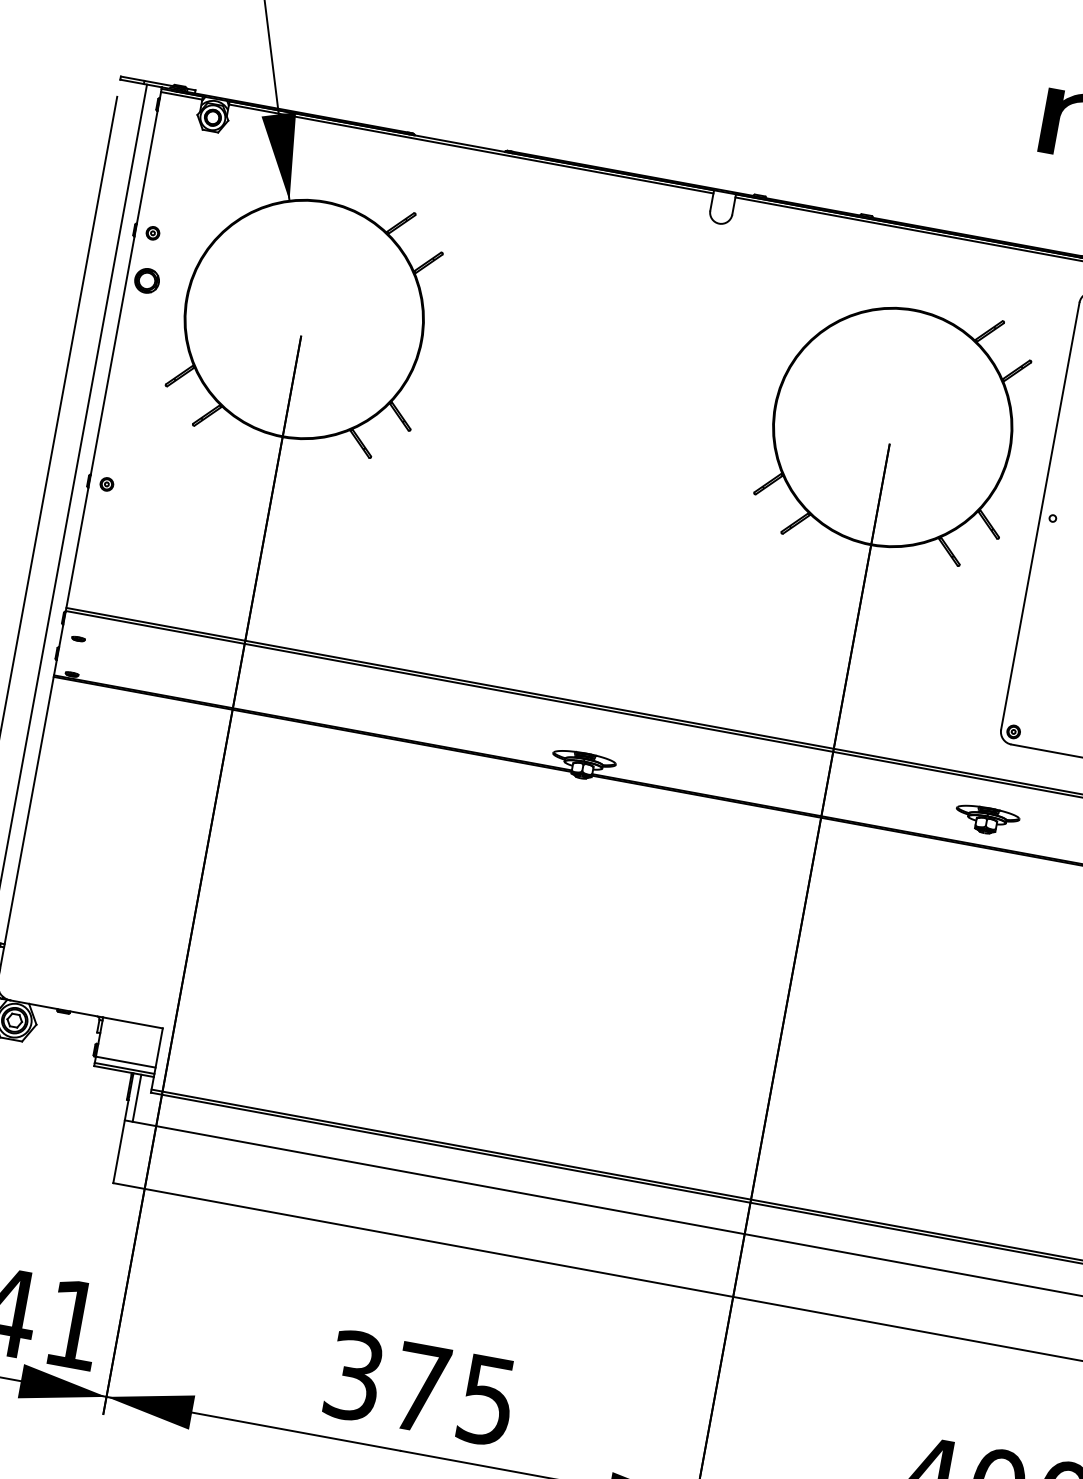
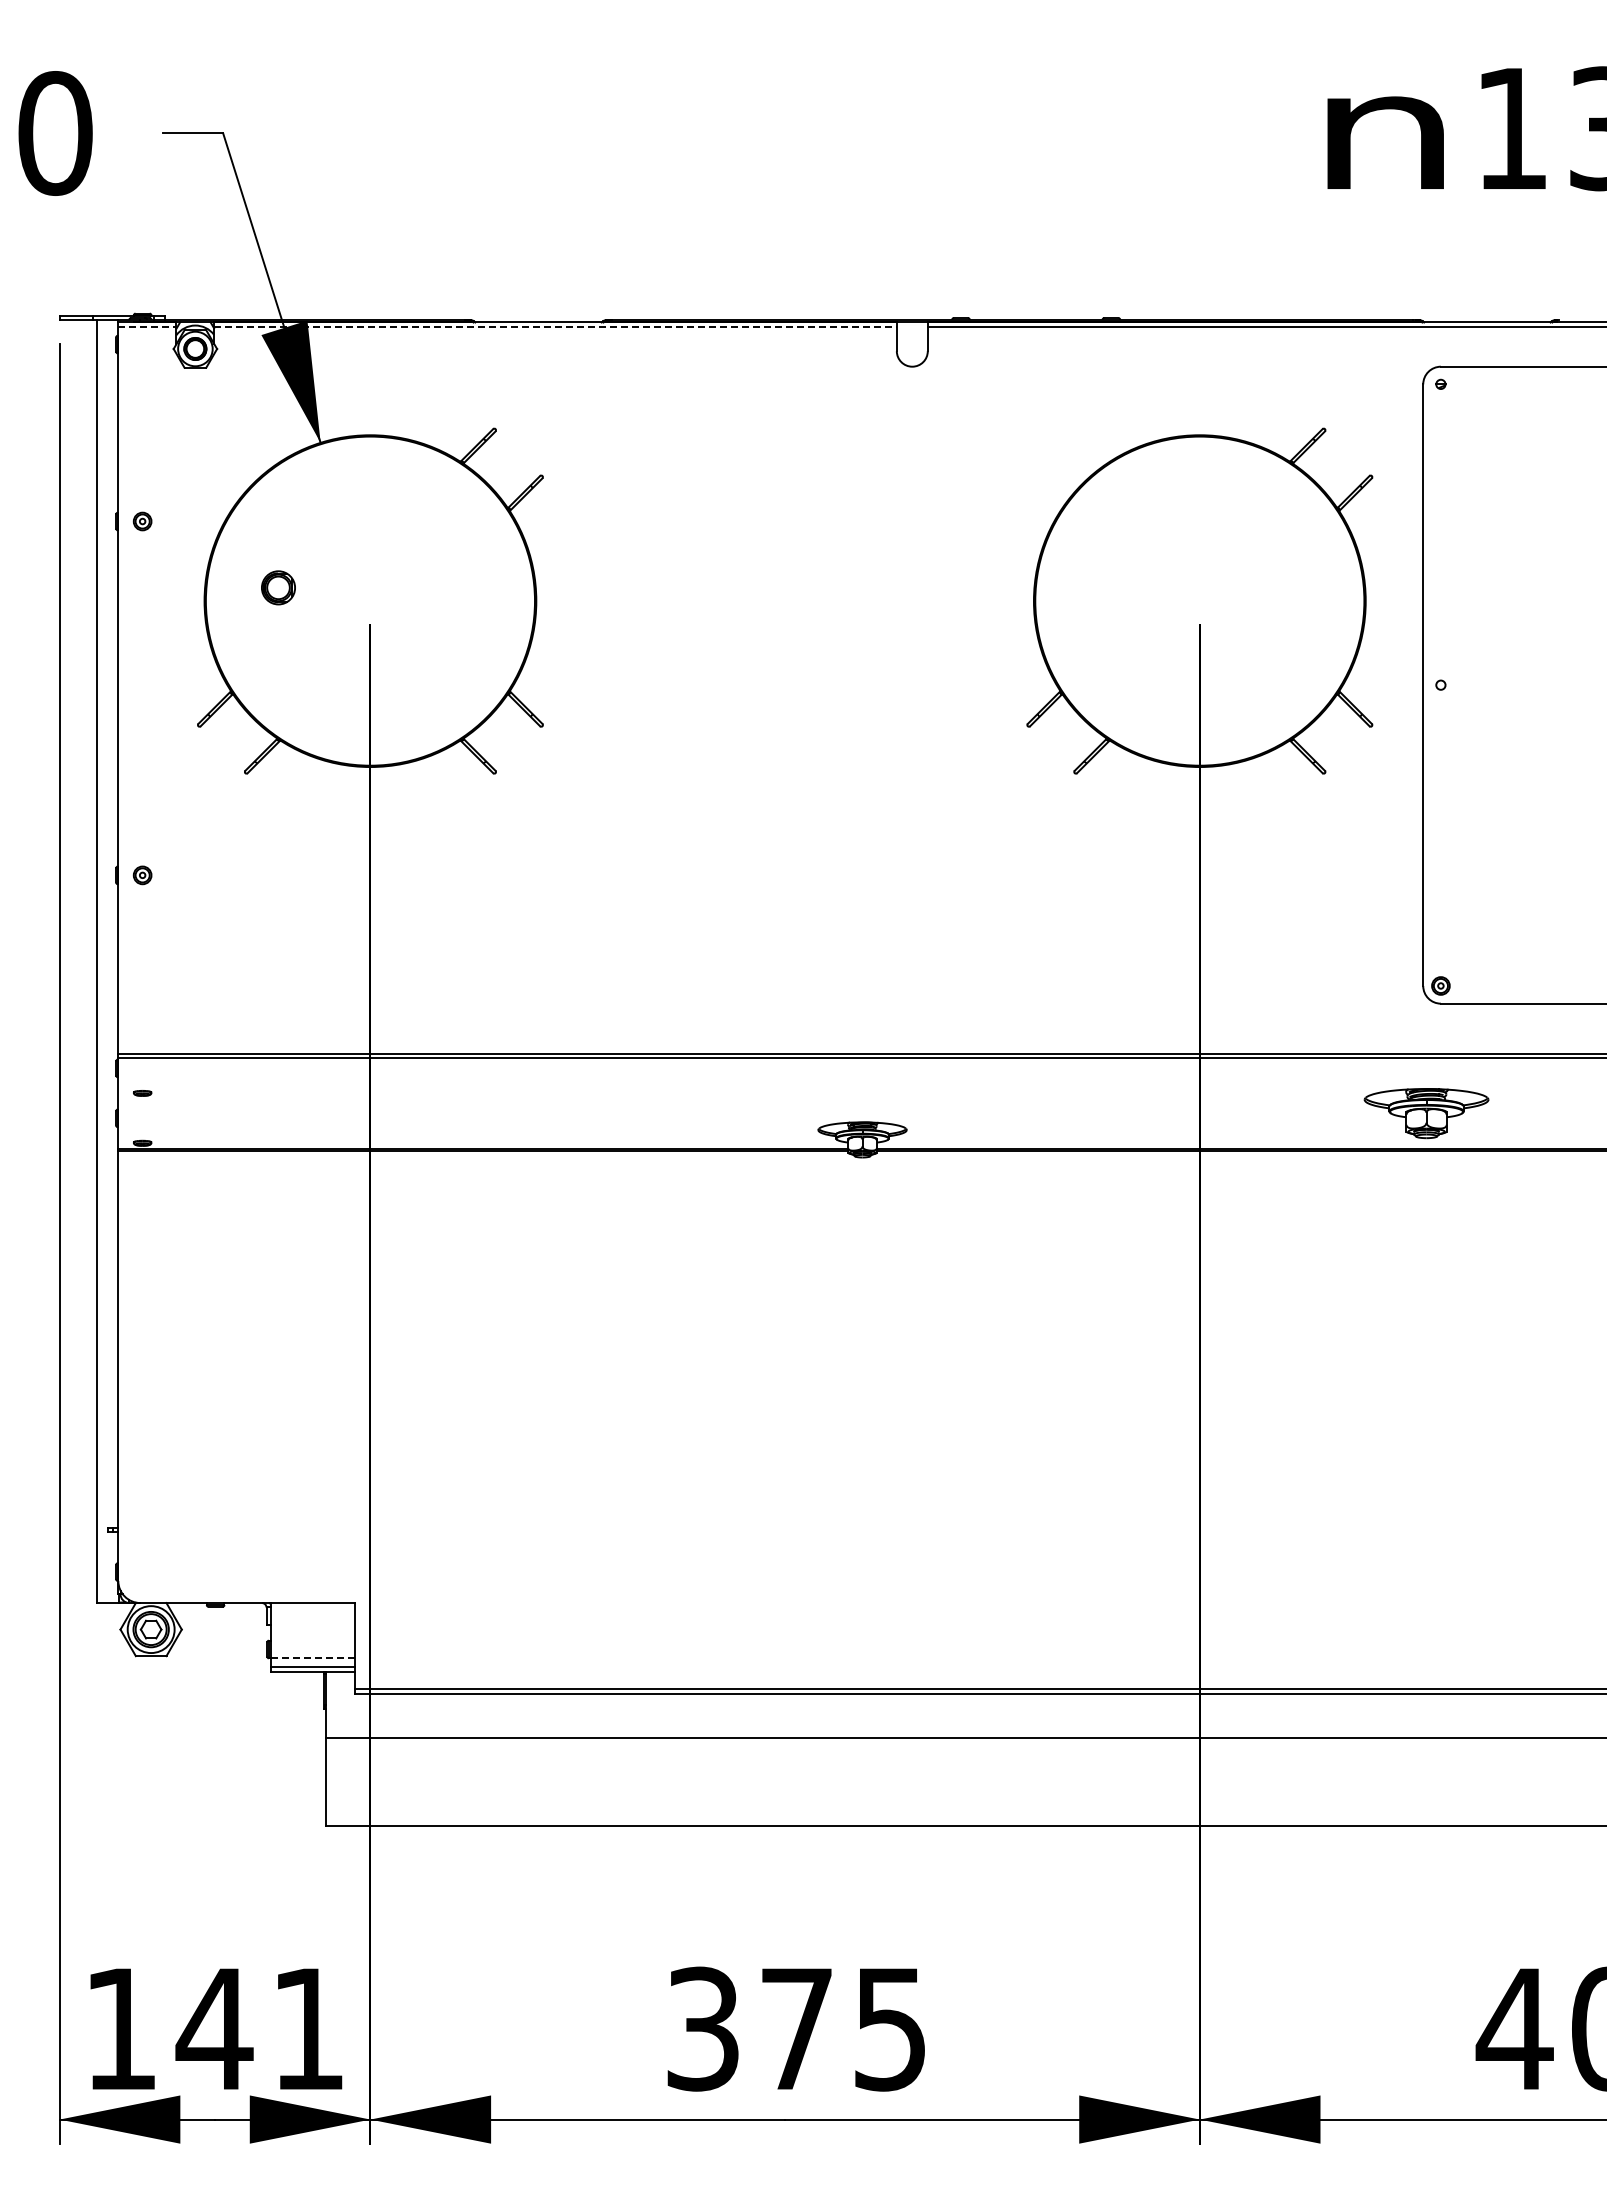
line: (181, 95) -> (147, 326), solid -> dashed
line: (471, 148) -> (555, 326), solid -> dashed
part: (147, 280) -> (278, 587), moved
part: (986, 820) -> (1426, 1113), size x1.4
line: (125, 1062) -> (312, 1658), solid -> dashed
line: (137, 1098) -> (337, 1704), removed

